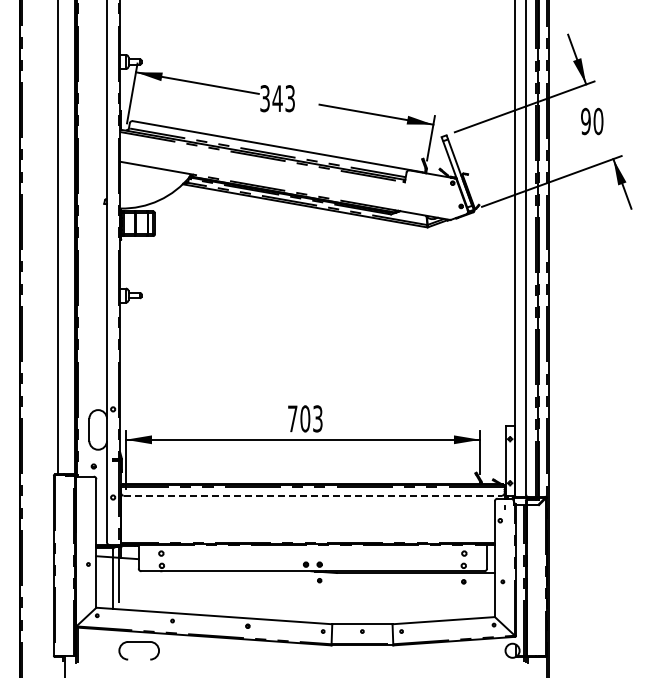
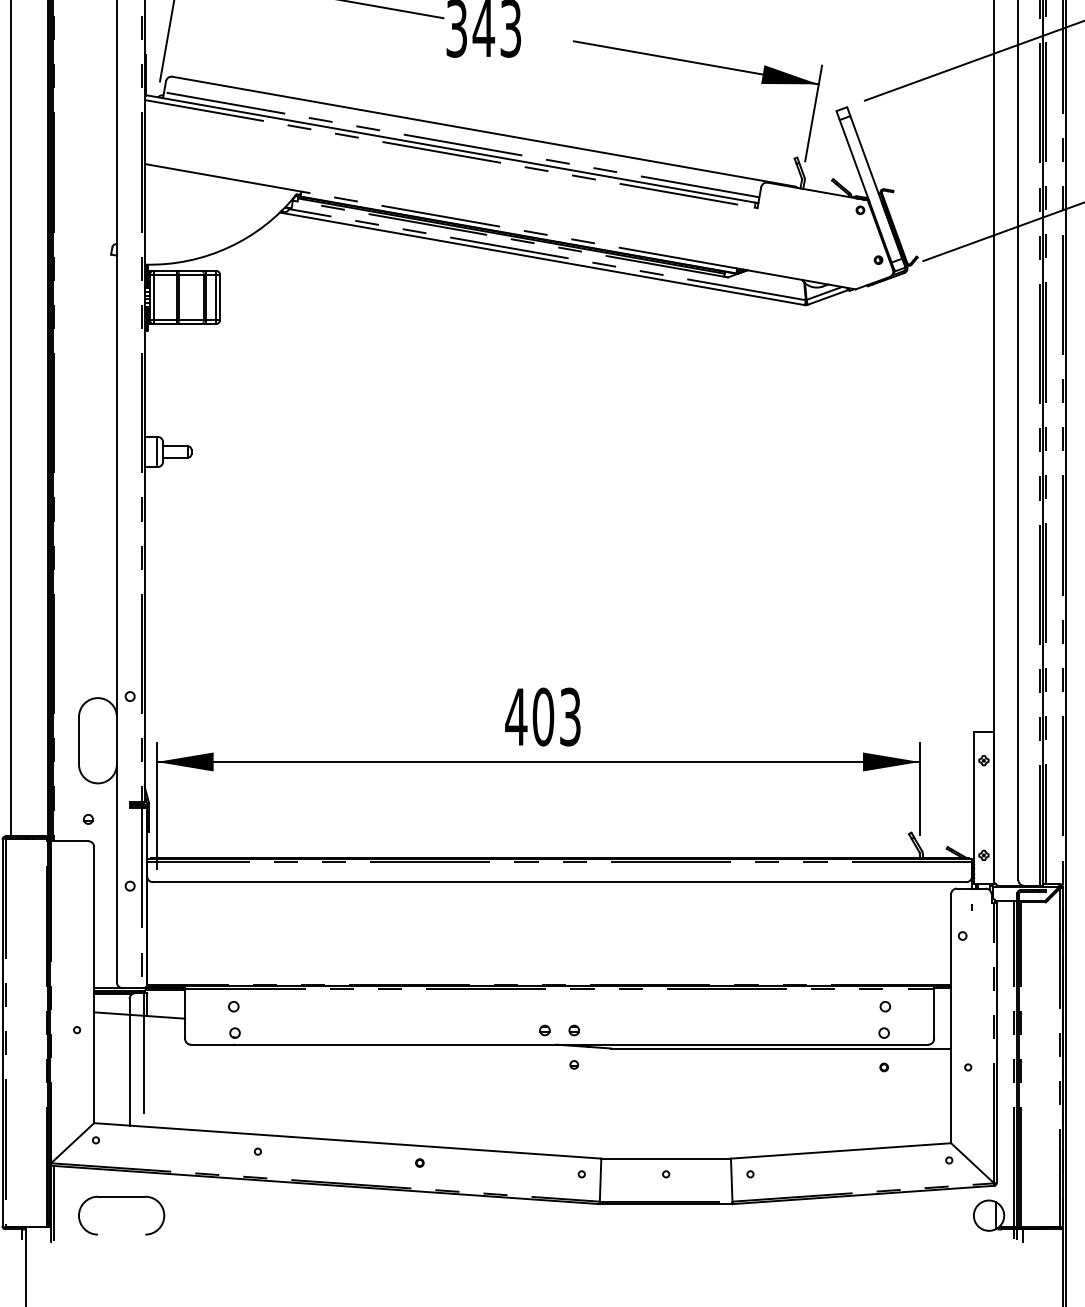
text: (292, 418) -> (515, 716), 703 -> 403
line: (313, 495) -> (560, 881), dashed -> solid
part: (138, 642) -> (120, 1197), moved

